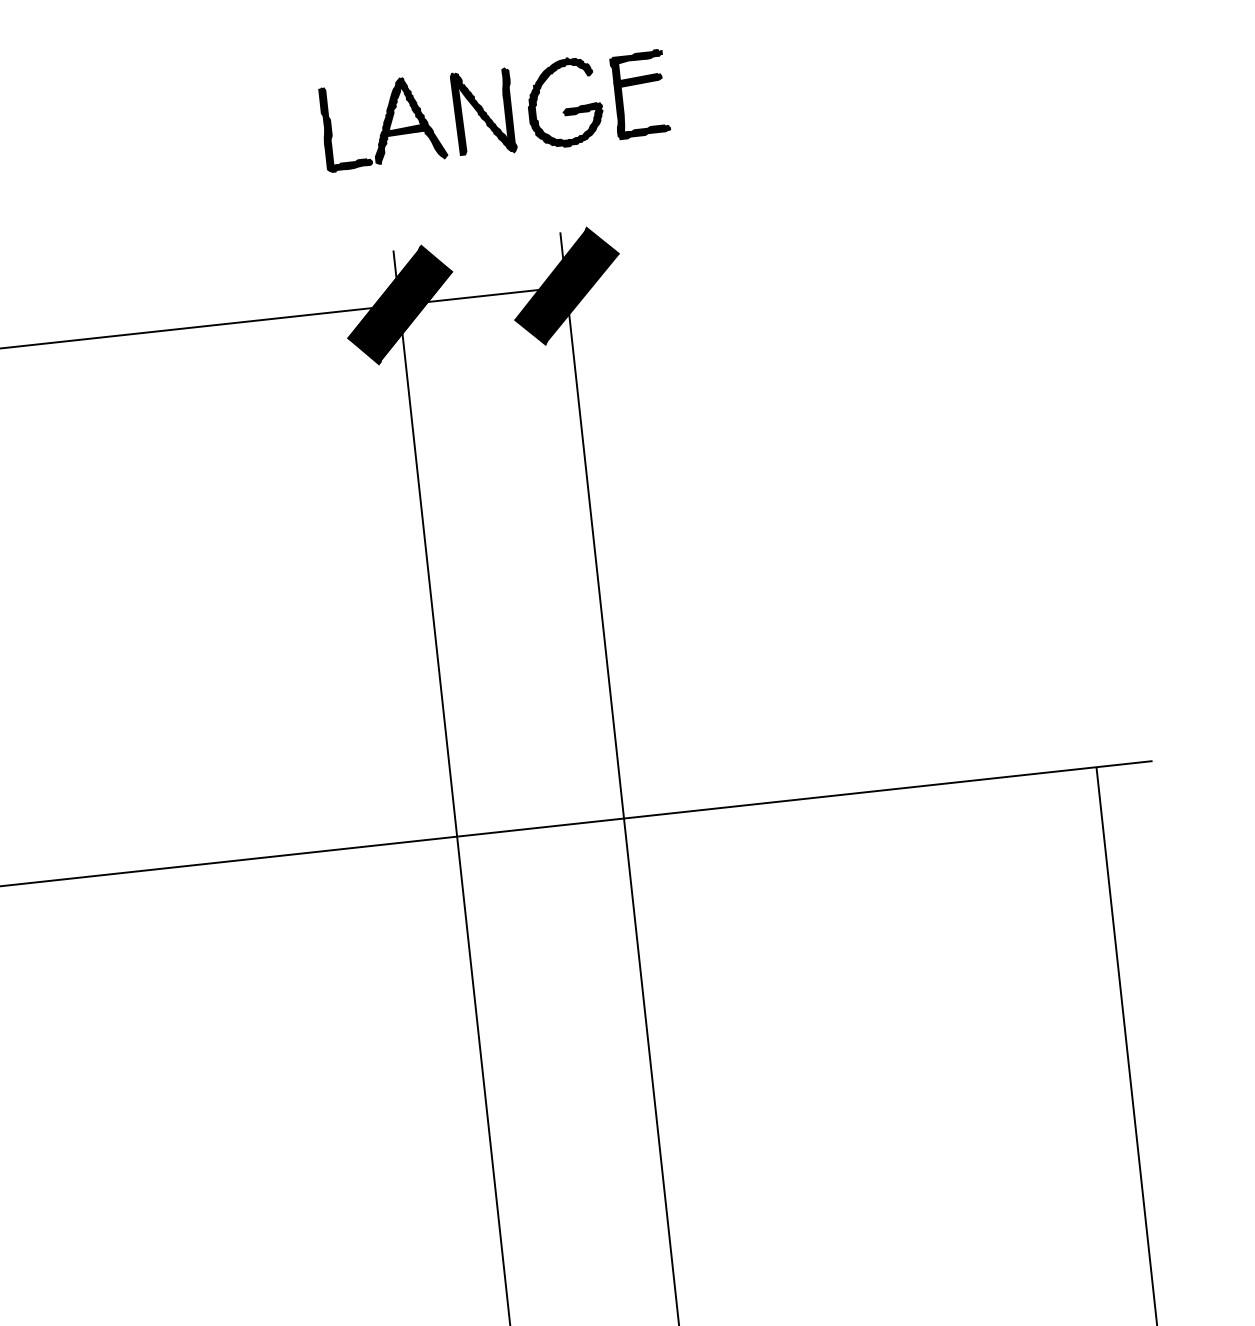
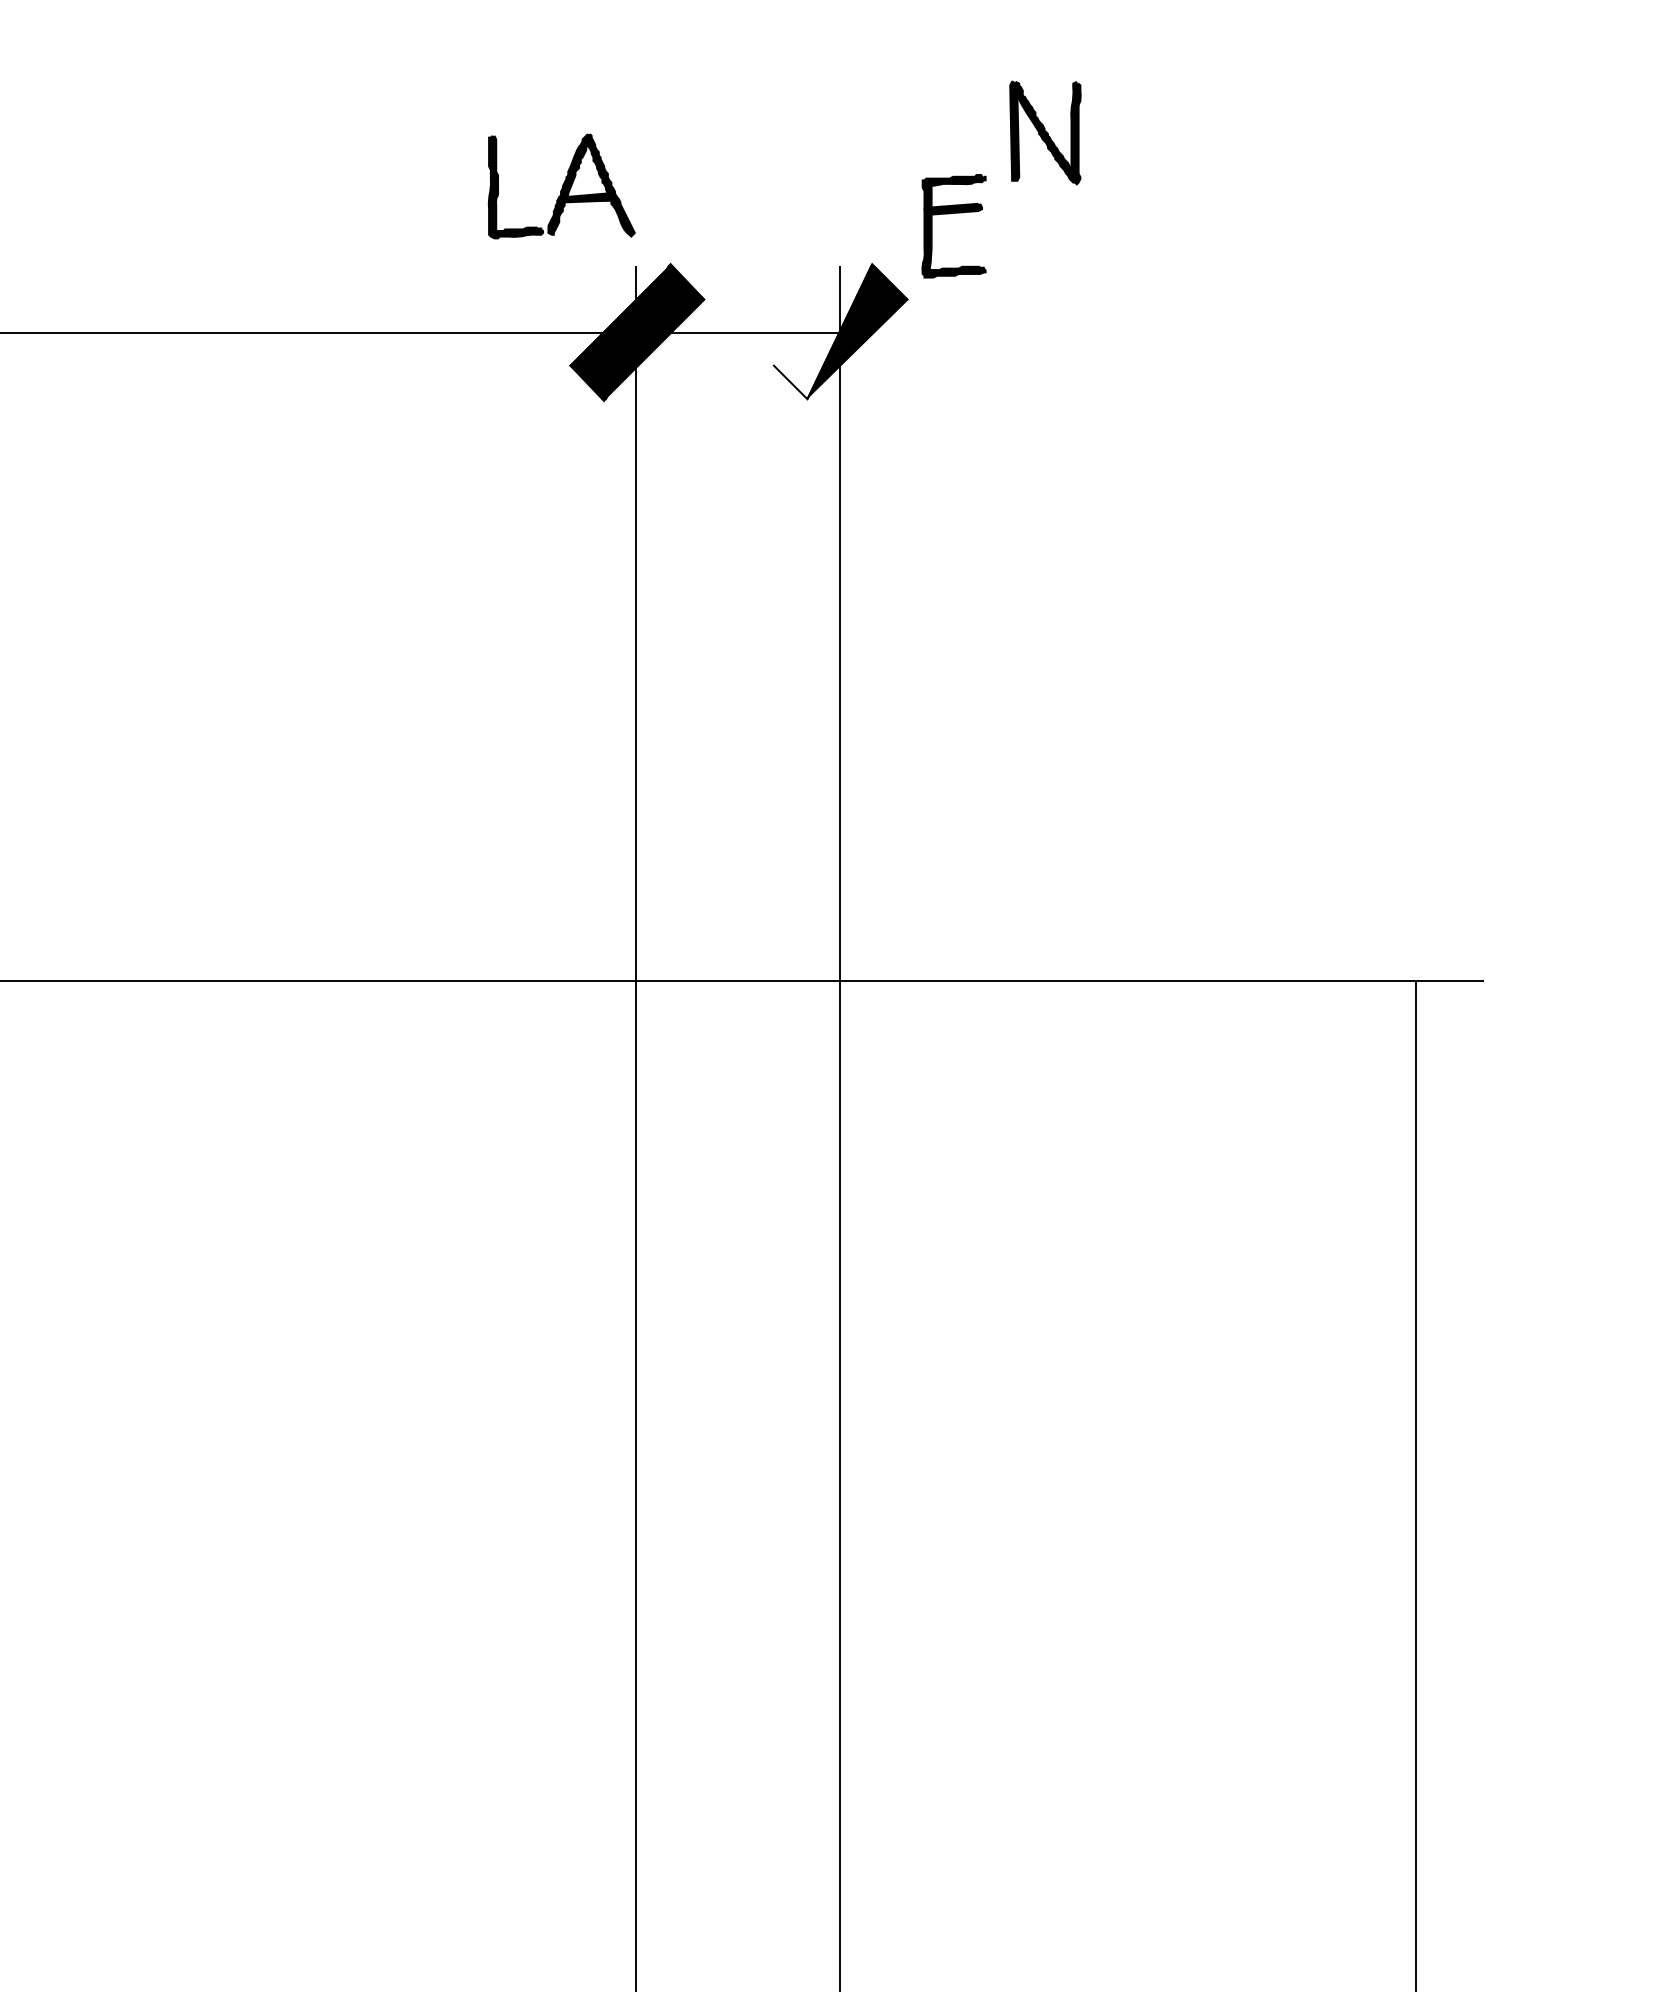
part: (636, 85) -> (950, 214), moved
part: (565, 108) -> (862, 117), removed
part: (483, 112) -> (1045, 132), moved
part: (383, 123) -> (561, 186), moved
fill: (551, 287) -> (822, 331), removed

